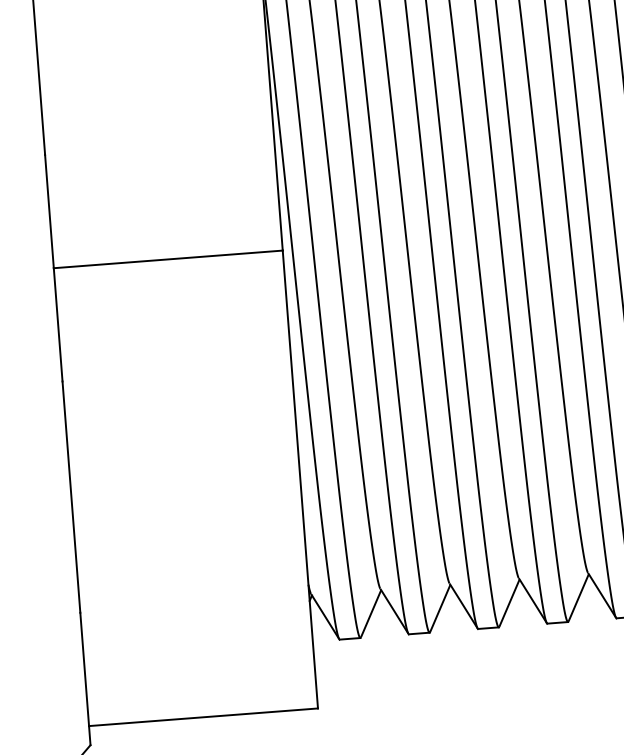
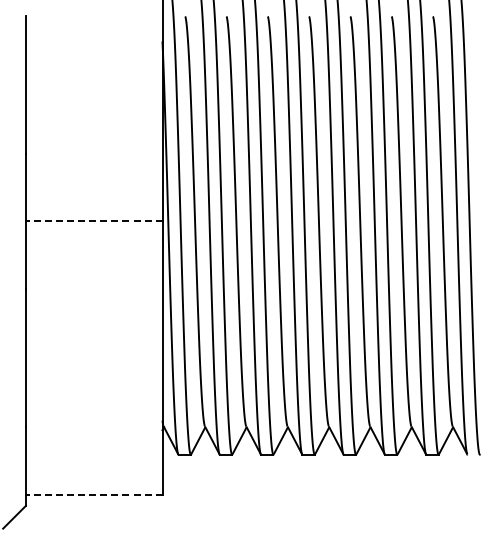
line: (167, 259) -> (93, 221), solid -> dashed
line: (202, 717) -> (93, 494), solid -> dashed

